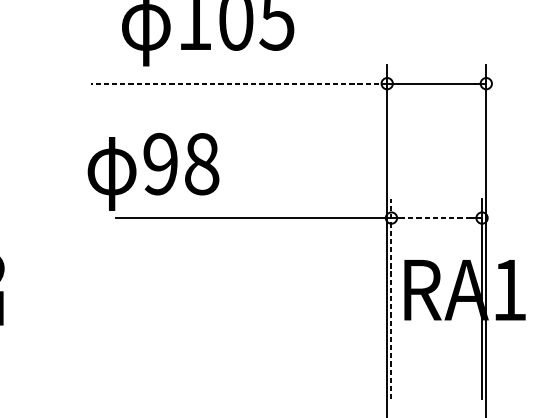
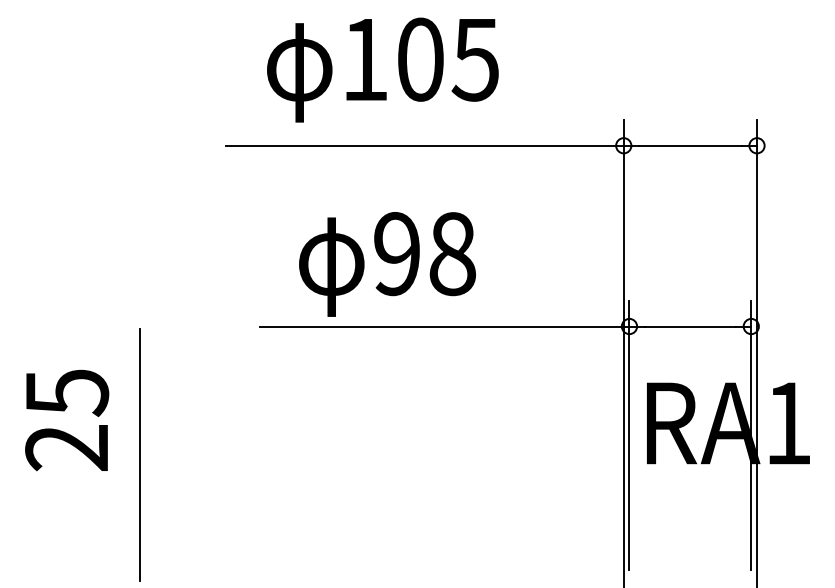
line: (239, 83) -> (424, 145), dashed -> solid
text: (153, 171) -> (387, 264), moved
line: (436, 218) -> (690, 326), dashed -> solid
line: (391, 299) -> (629, 435), dashed -> solid
line: (27, 313) -> (139, 454), added

